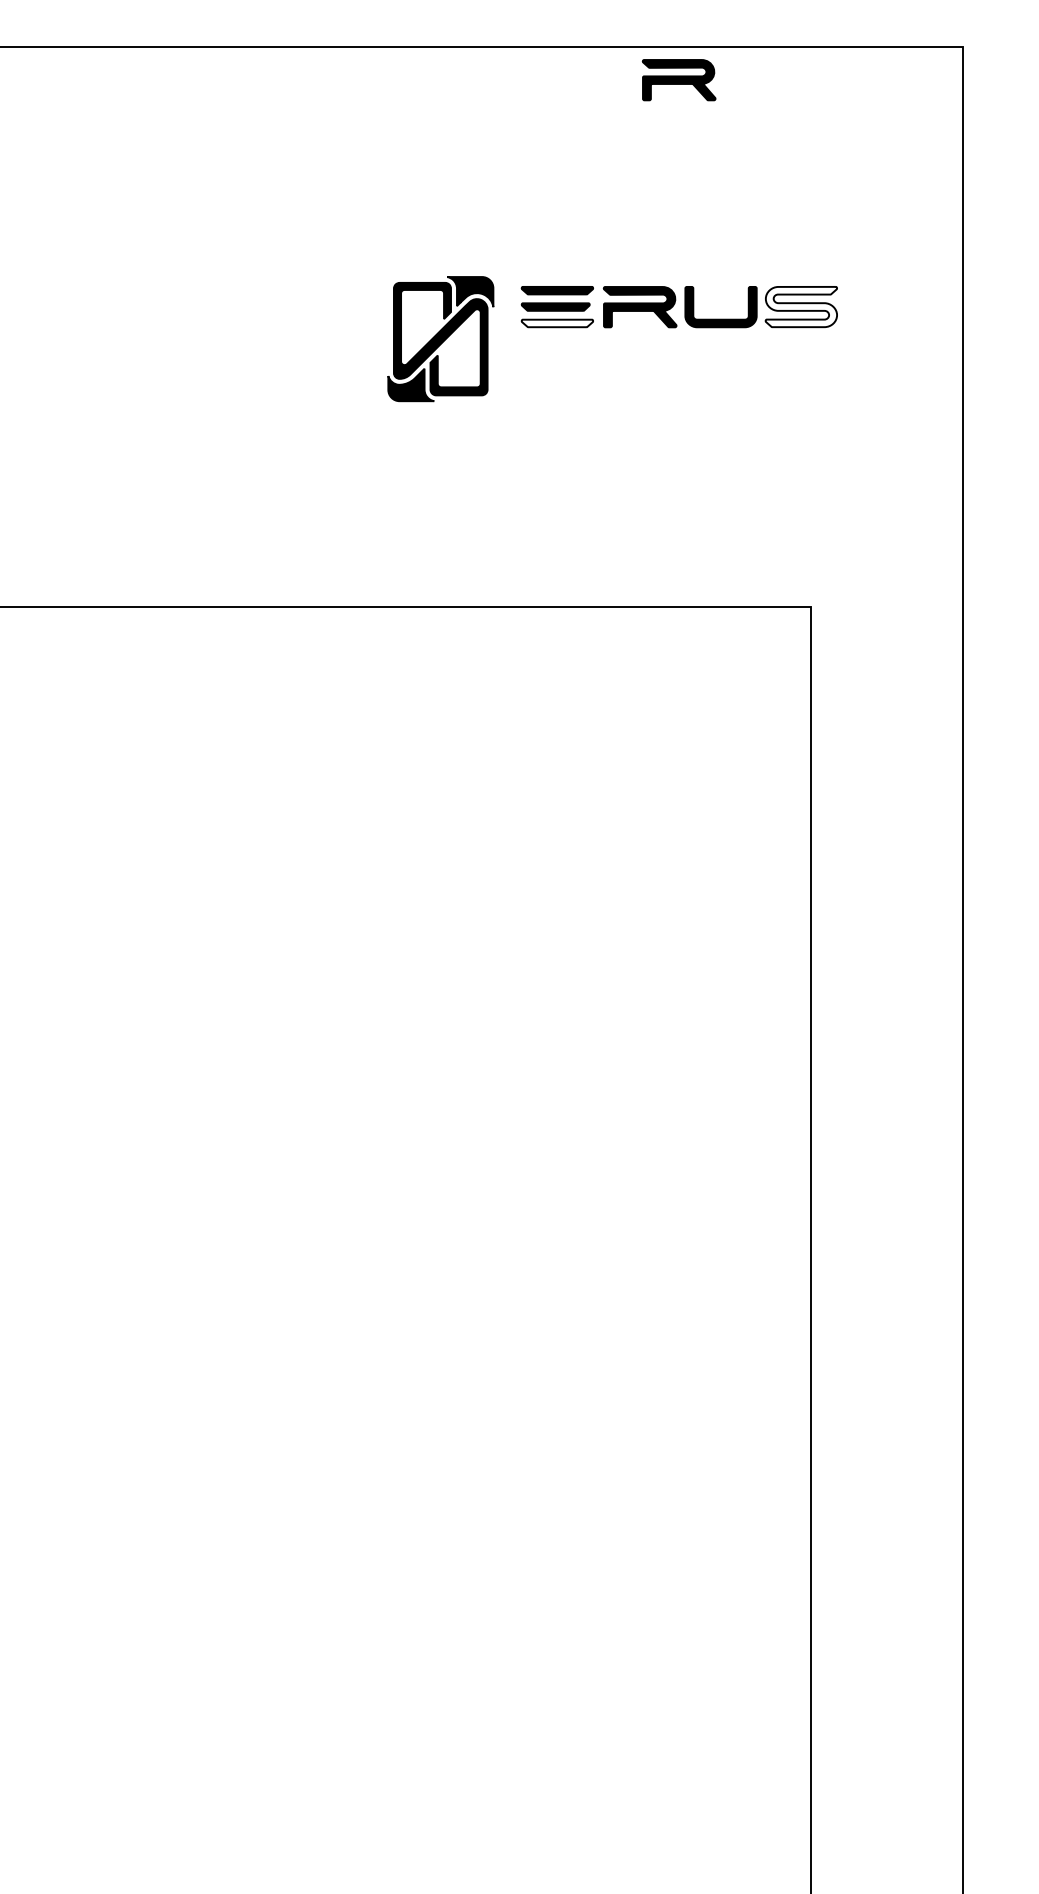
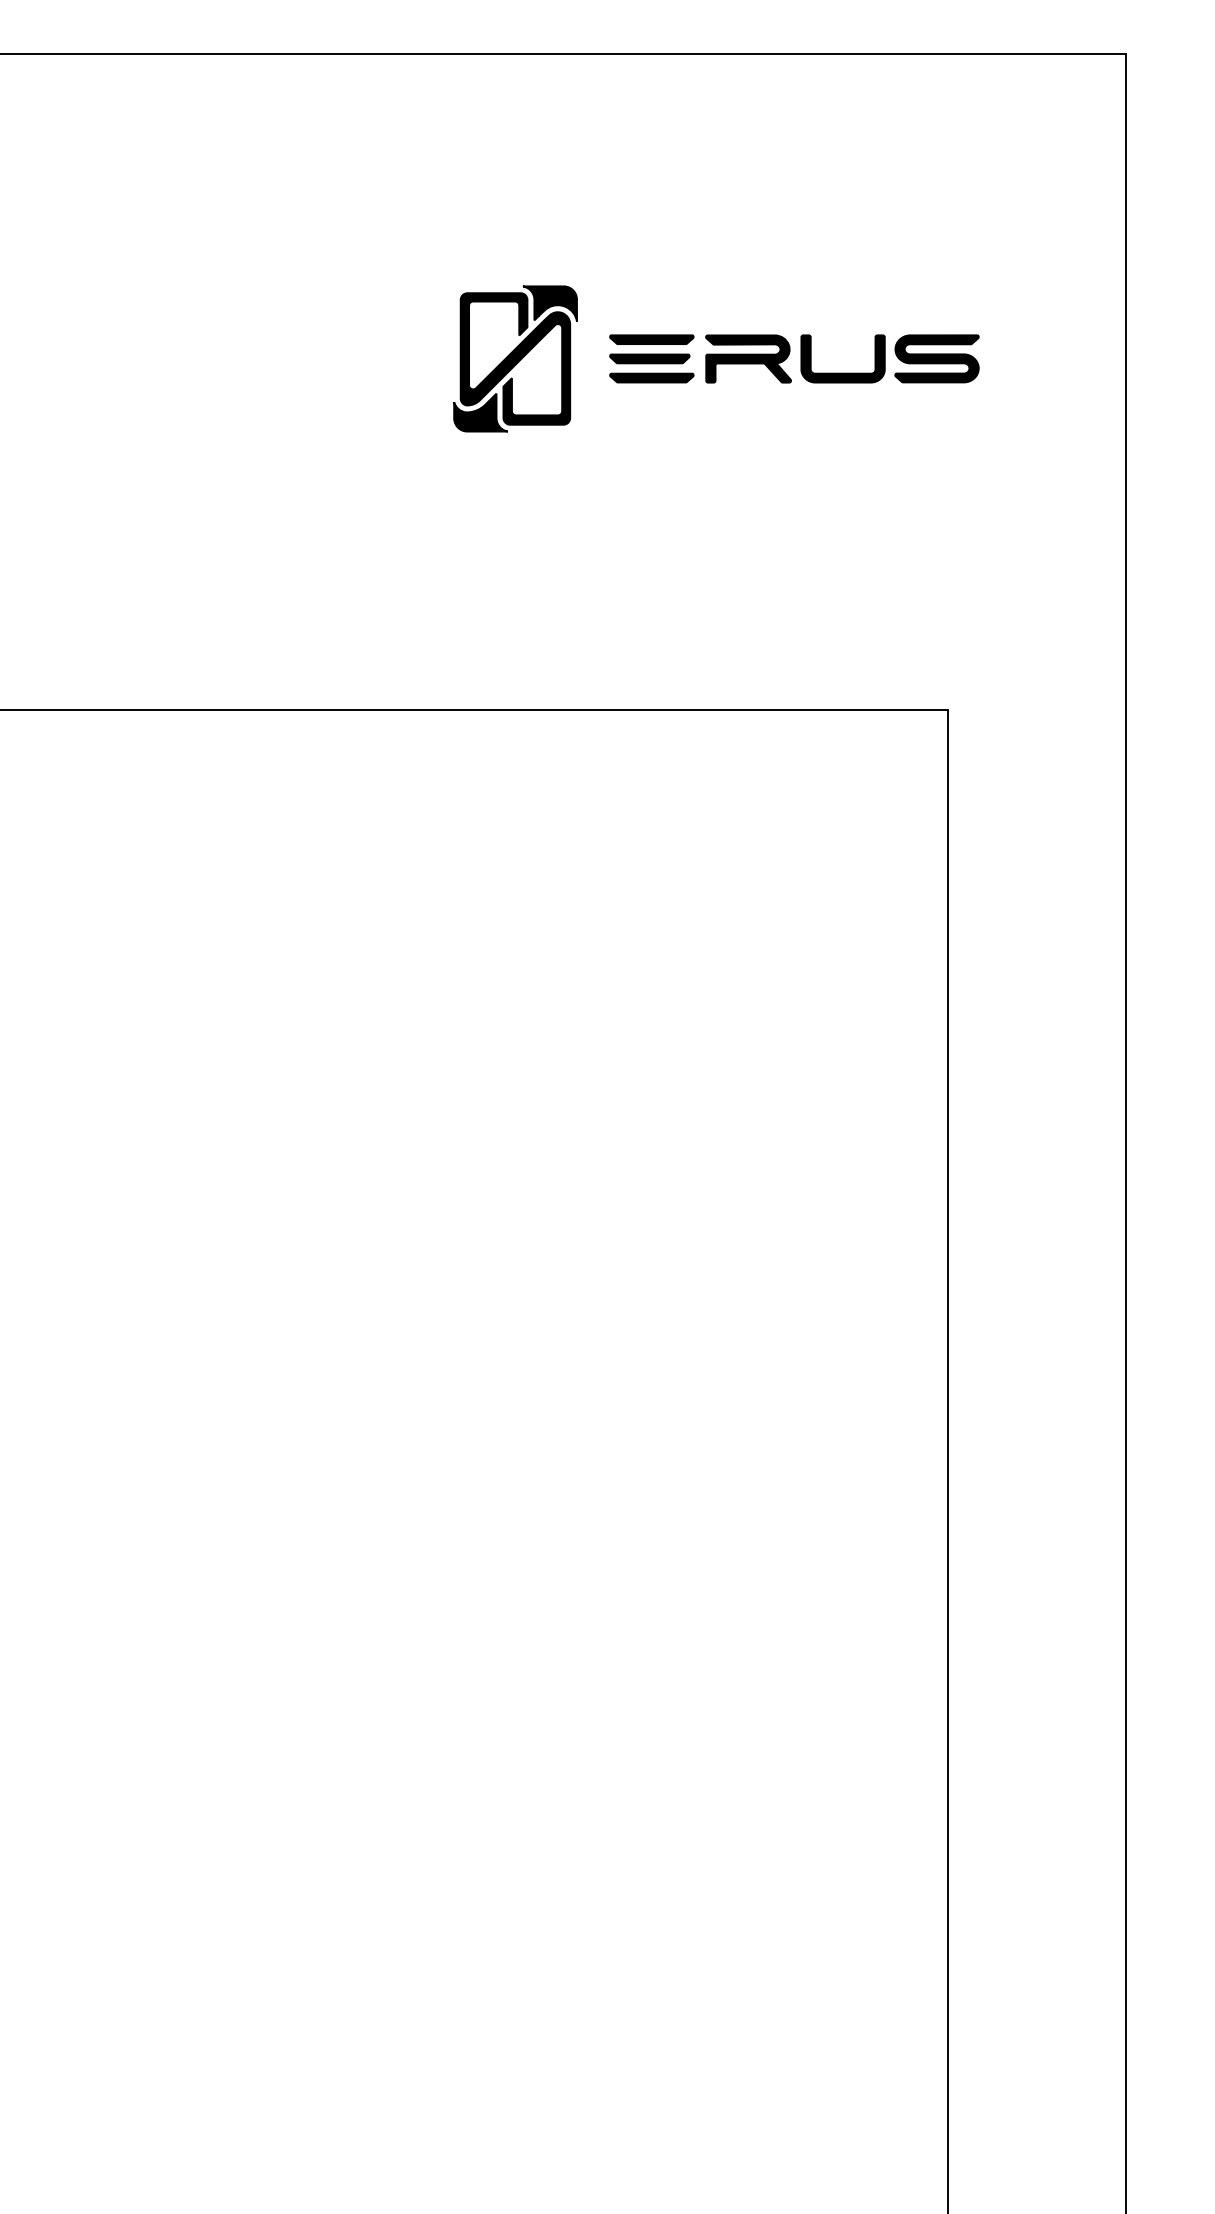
part: (678, 80) -> (793, 94), removed
fill: (801, 306) -> (937, 358), added
fill: (557, 323) -> (651, 378), added
part: (440, 339) -> (515, 359), moved

